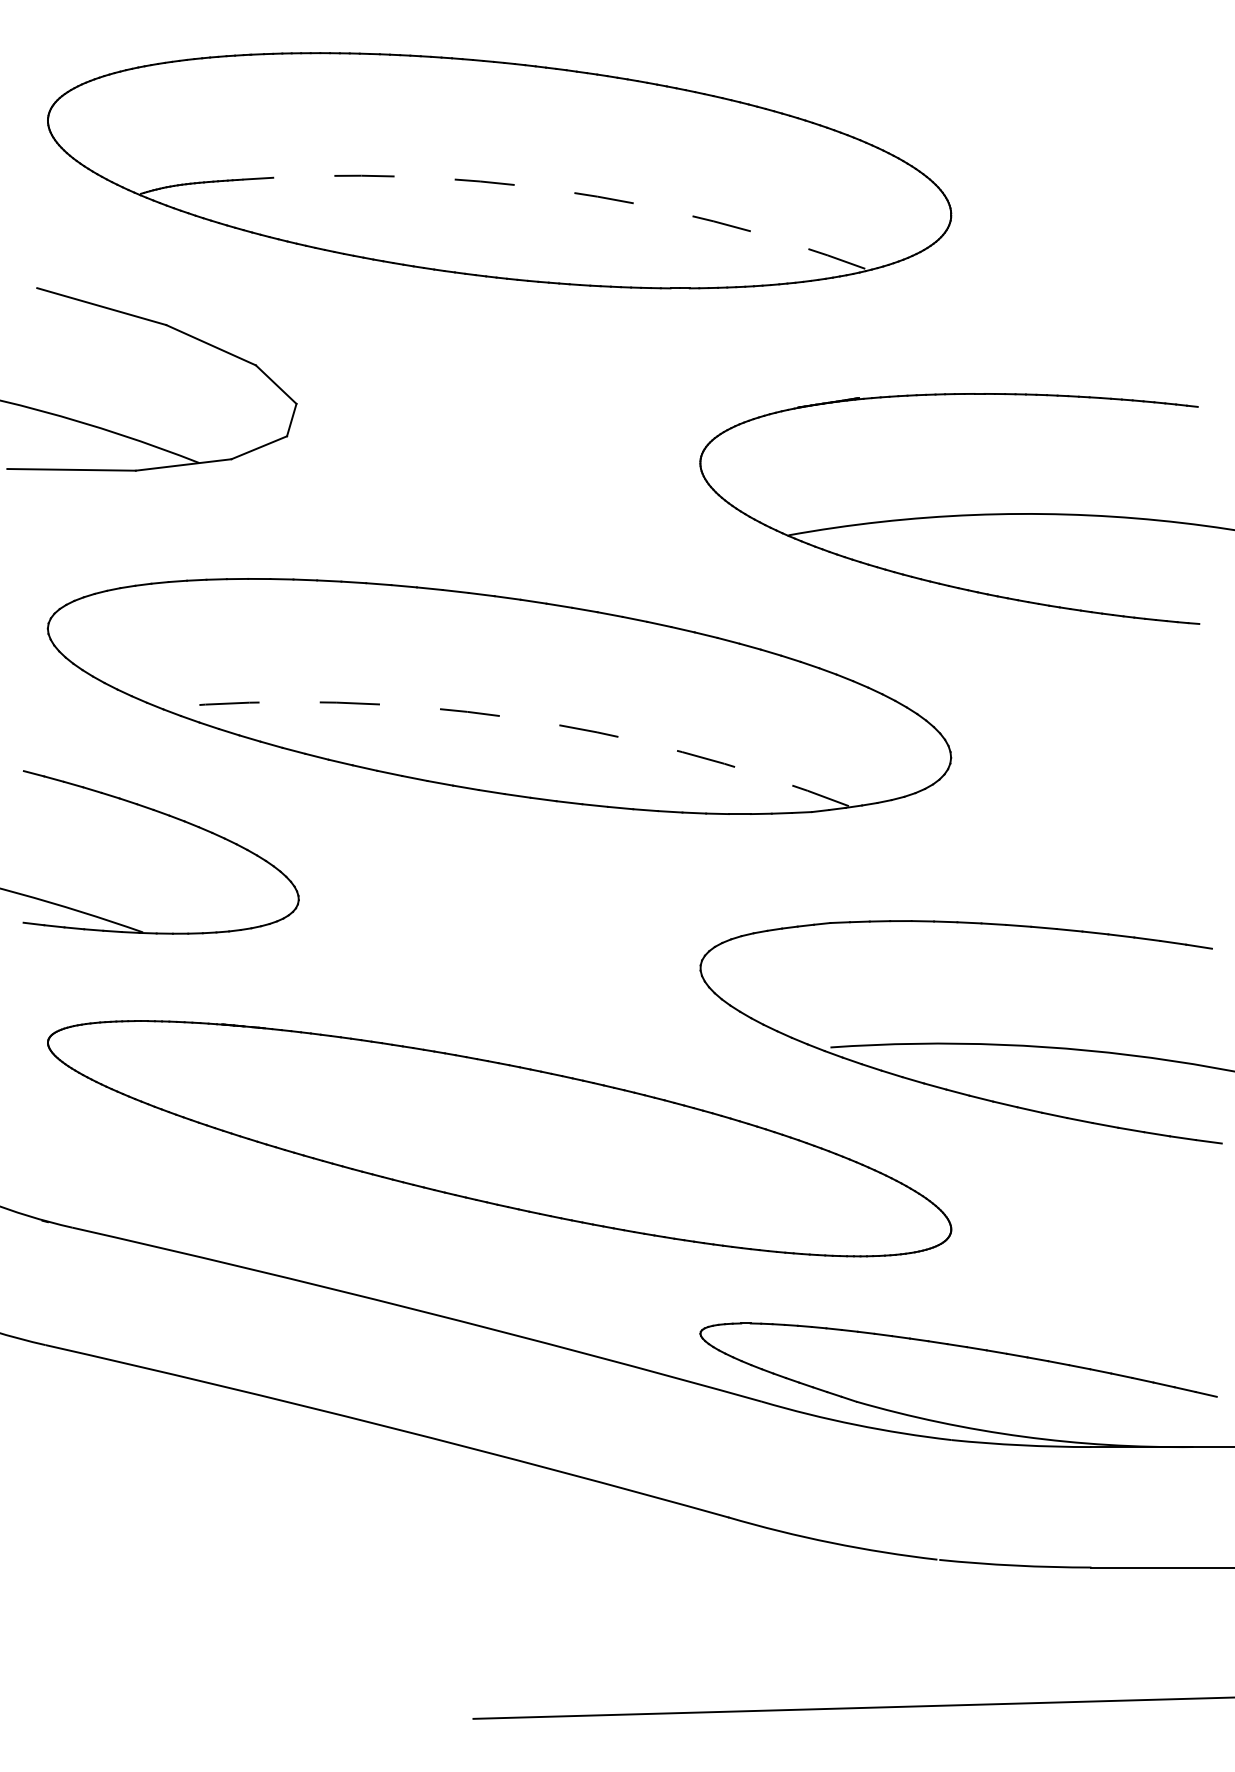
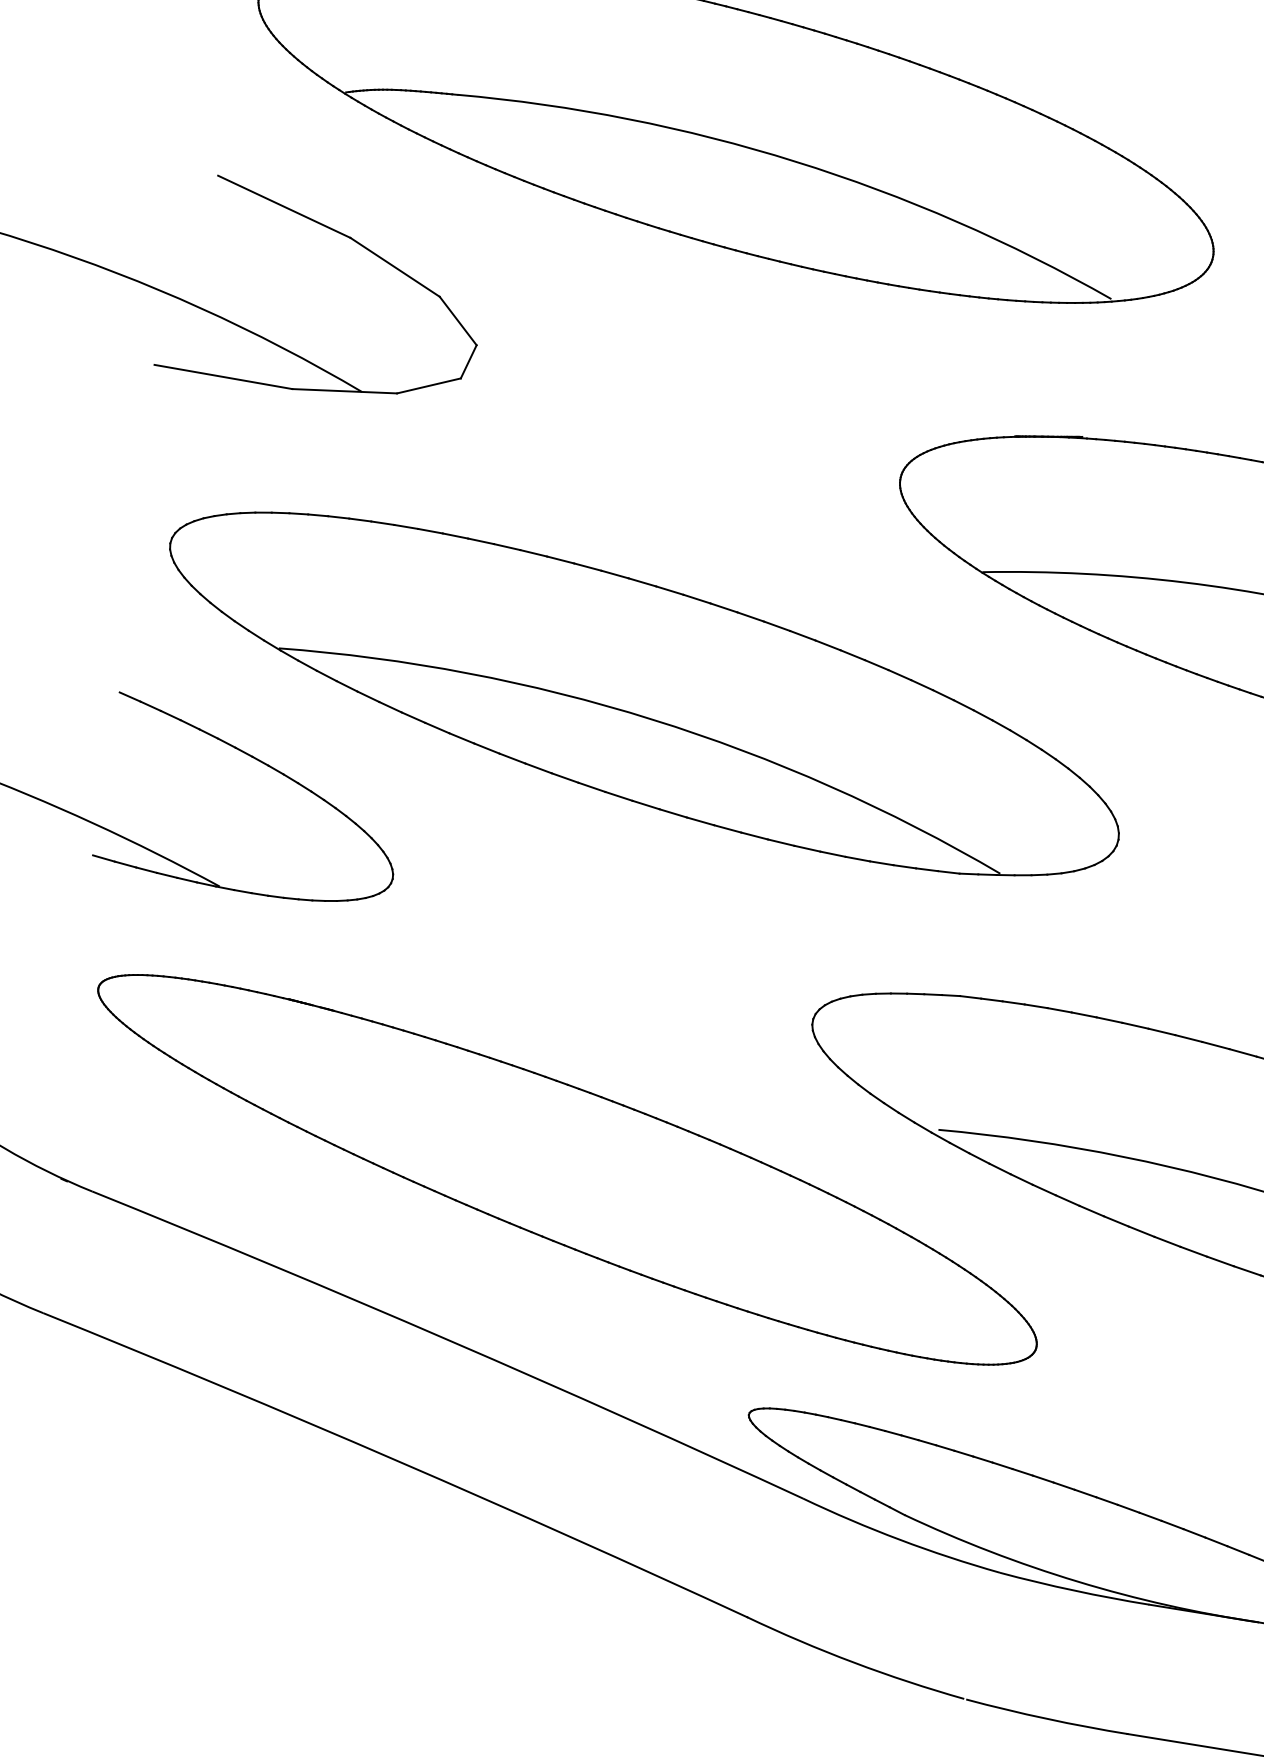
arc: (558, 190) -> (795, 161), dashed -> solid
arc: (510, 717) -> (652, 719), dashed -> solid

